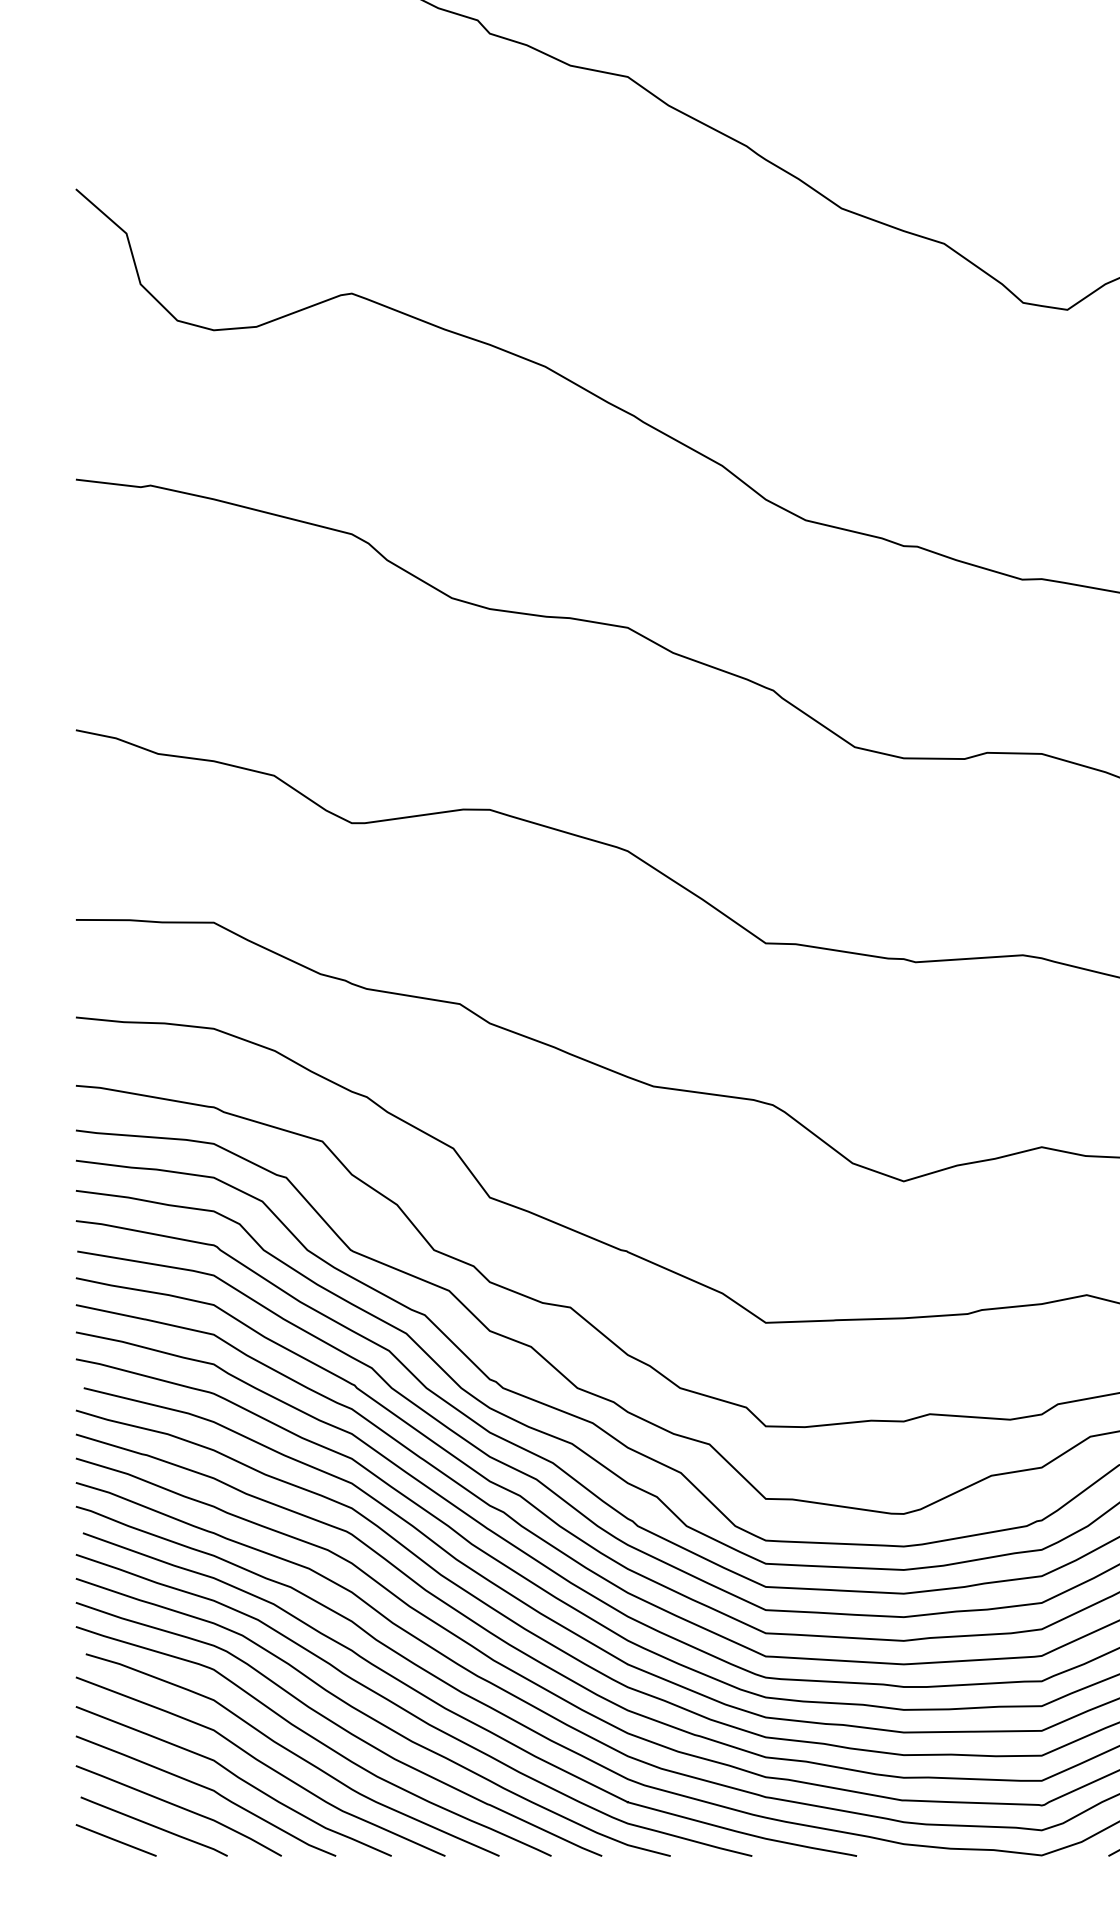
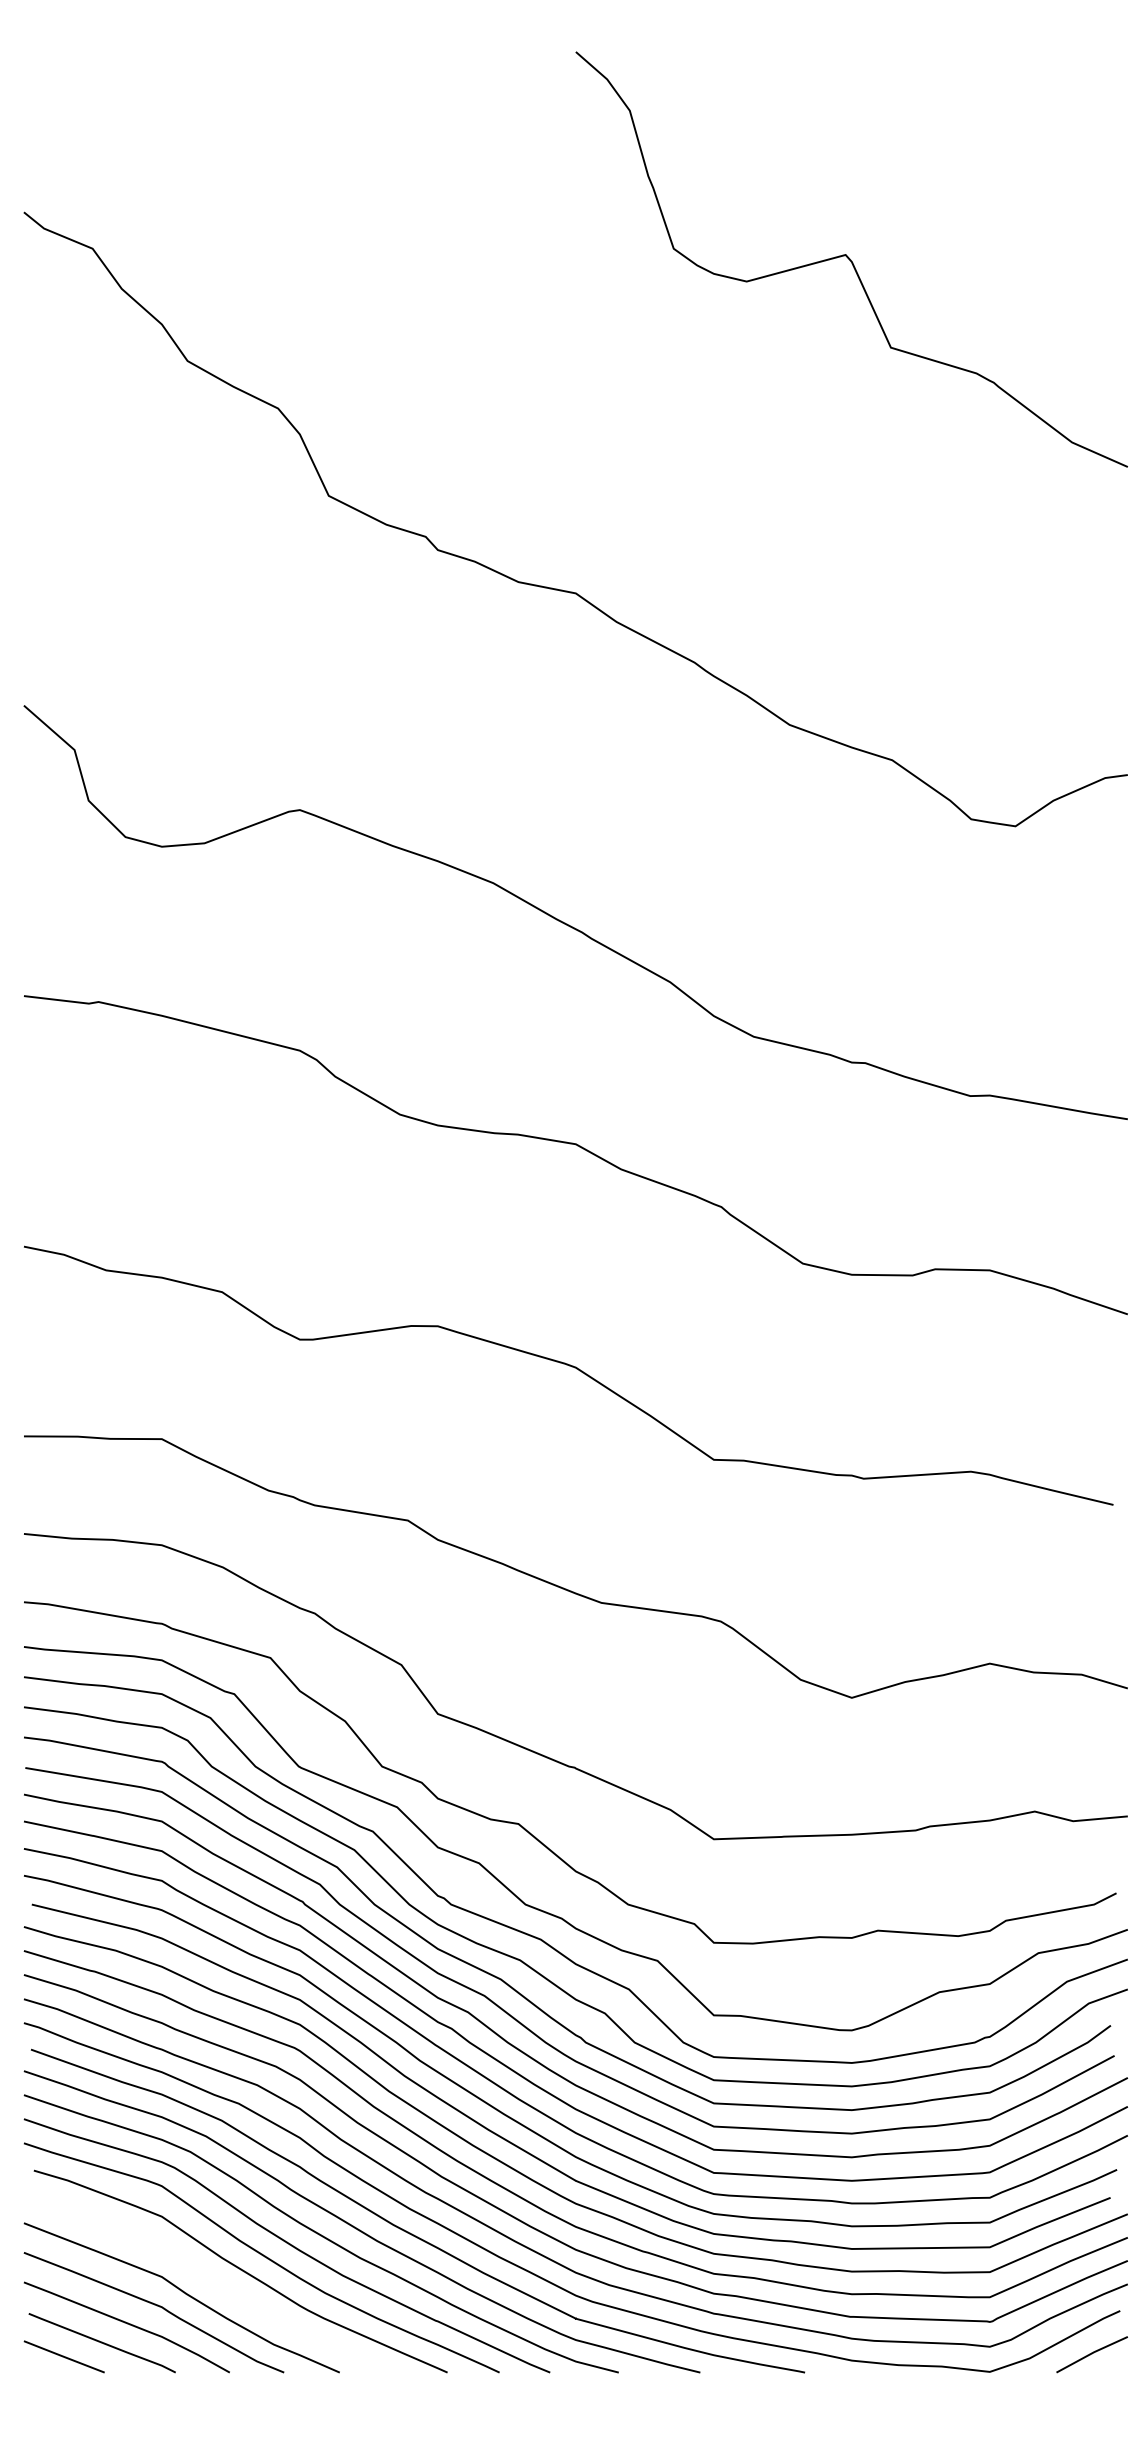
curve: (262, 1764) -> (210, 2280), removed

